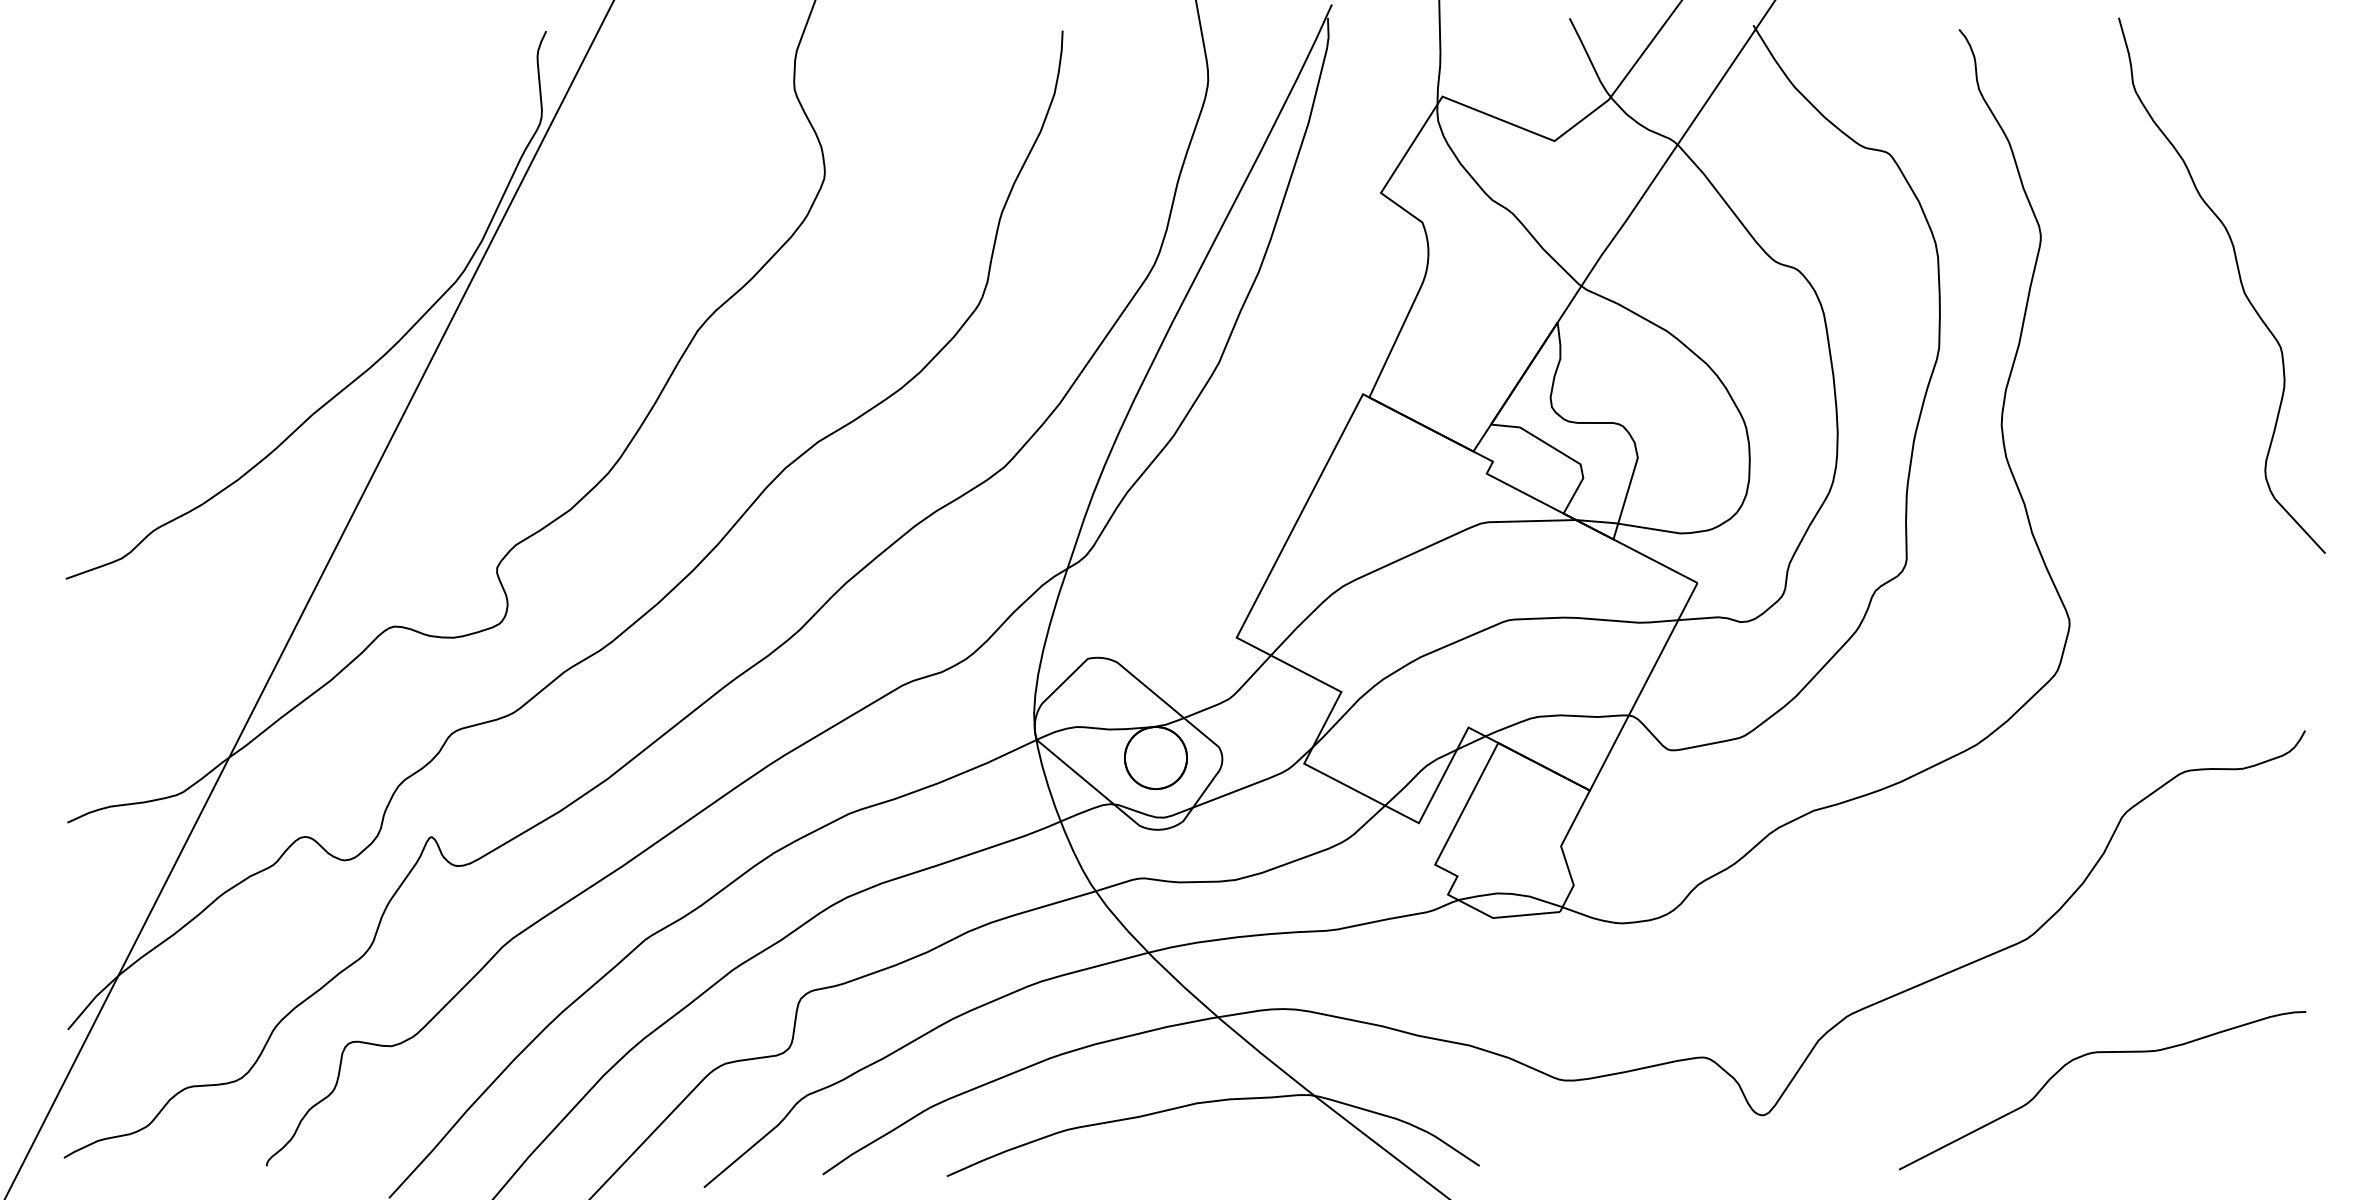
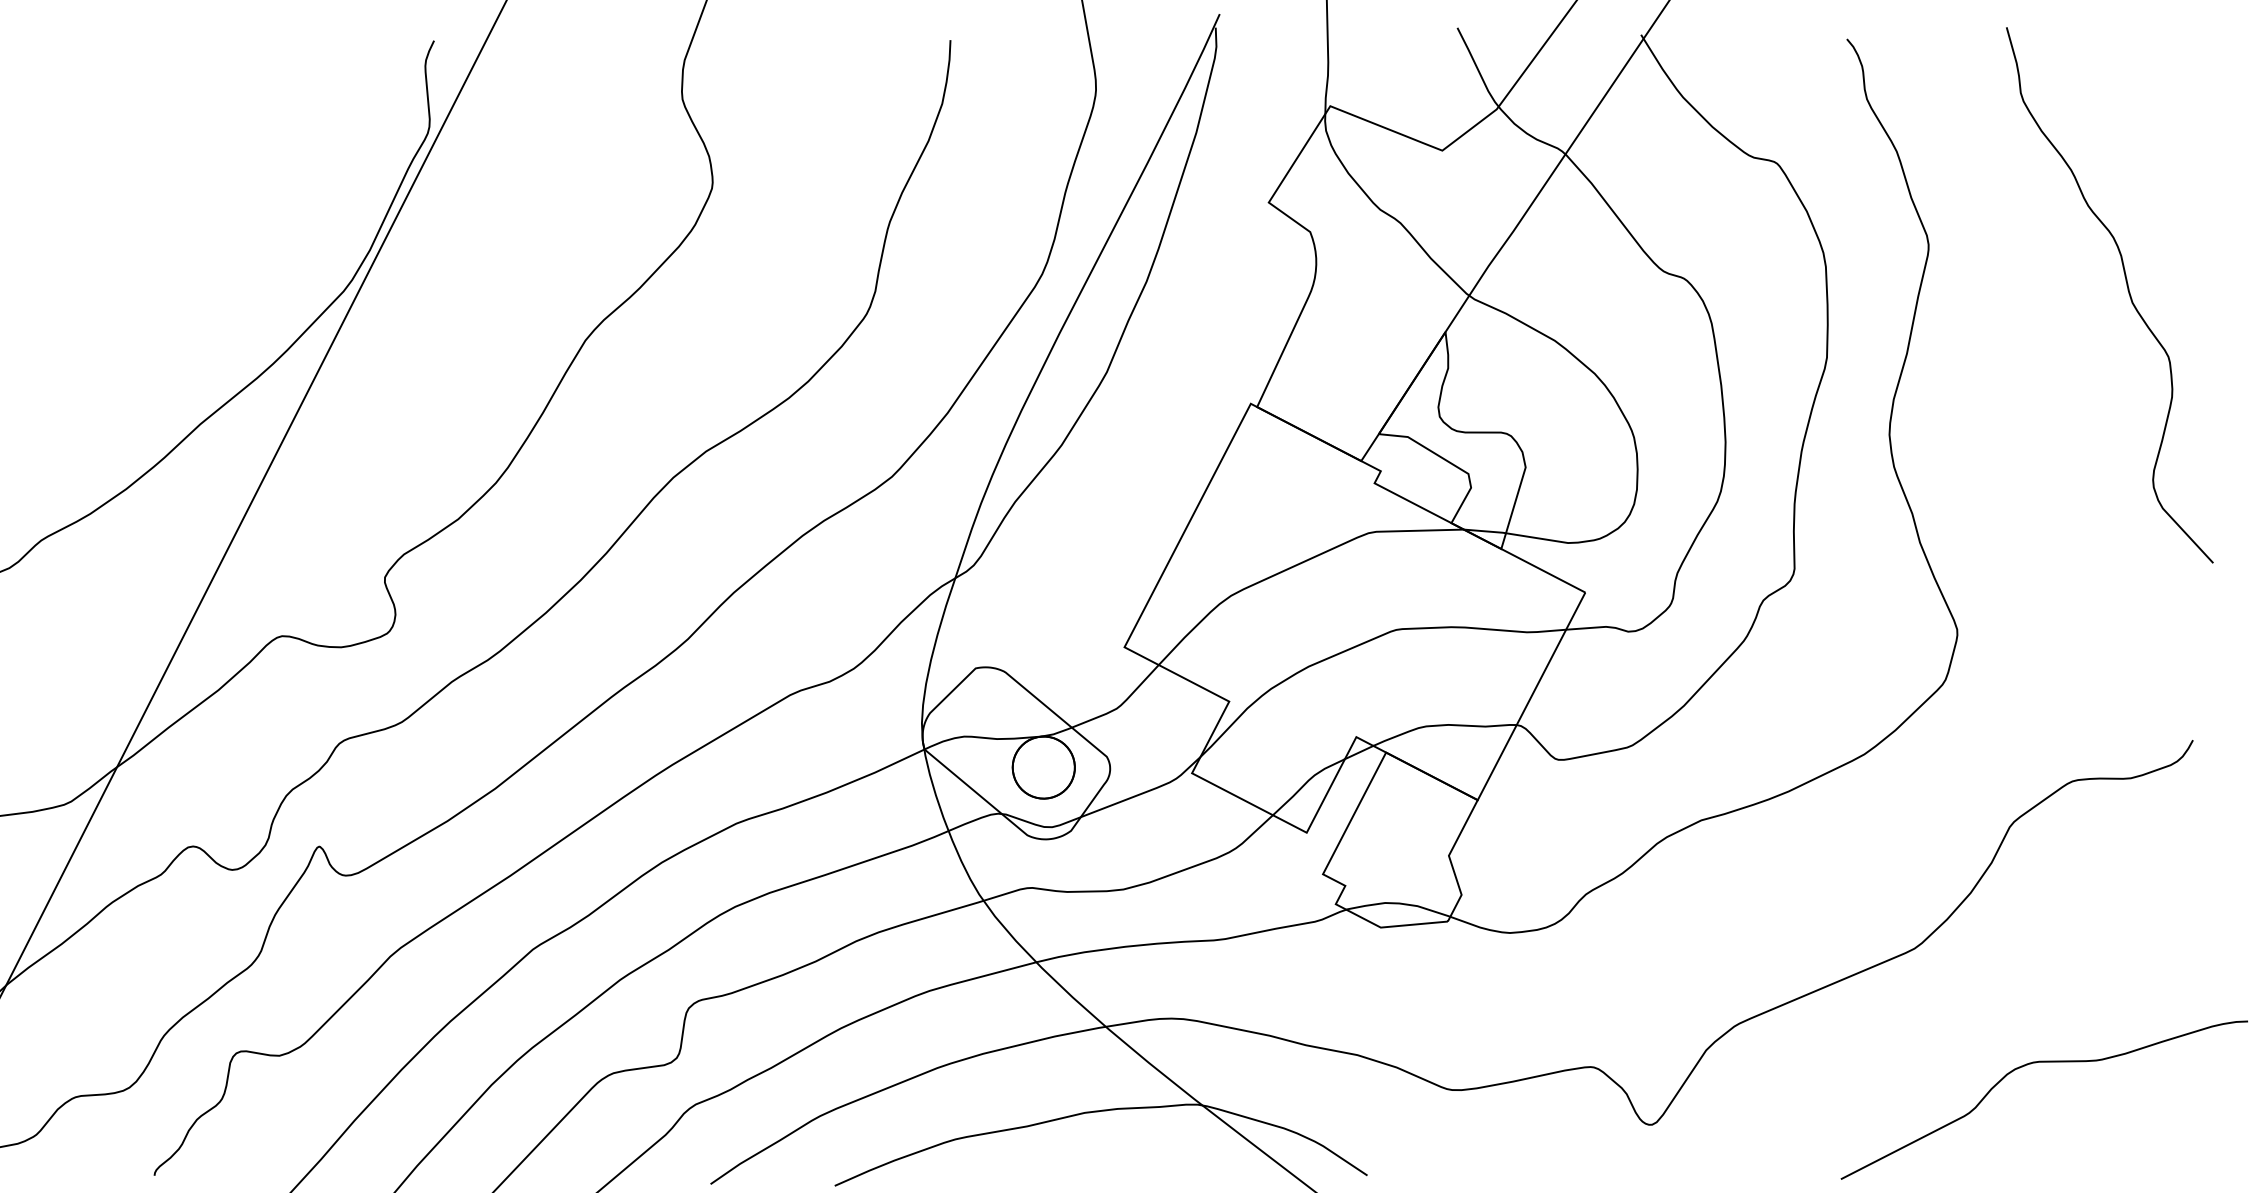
curve: (2100, 1053) -> (2042, 1063), moved

